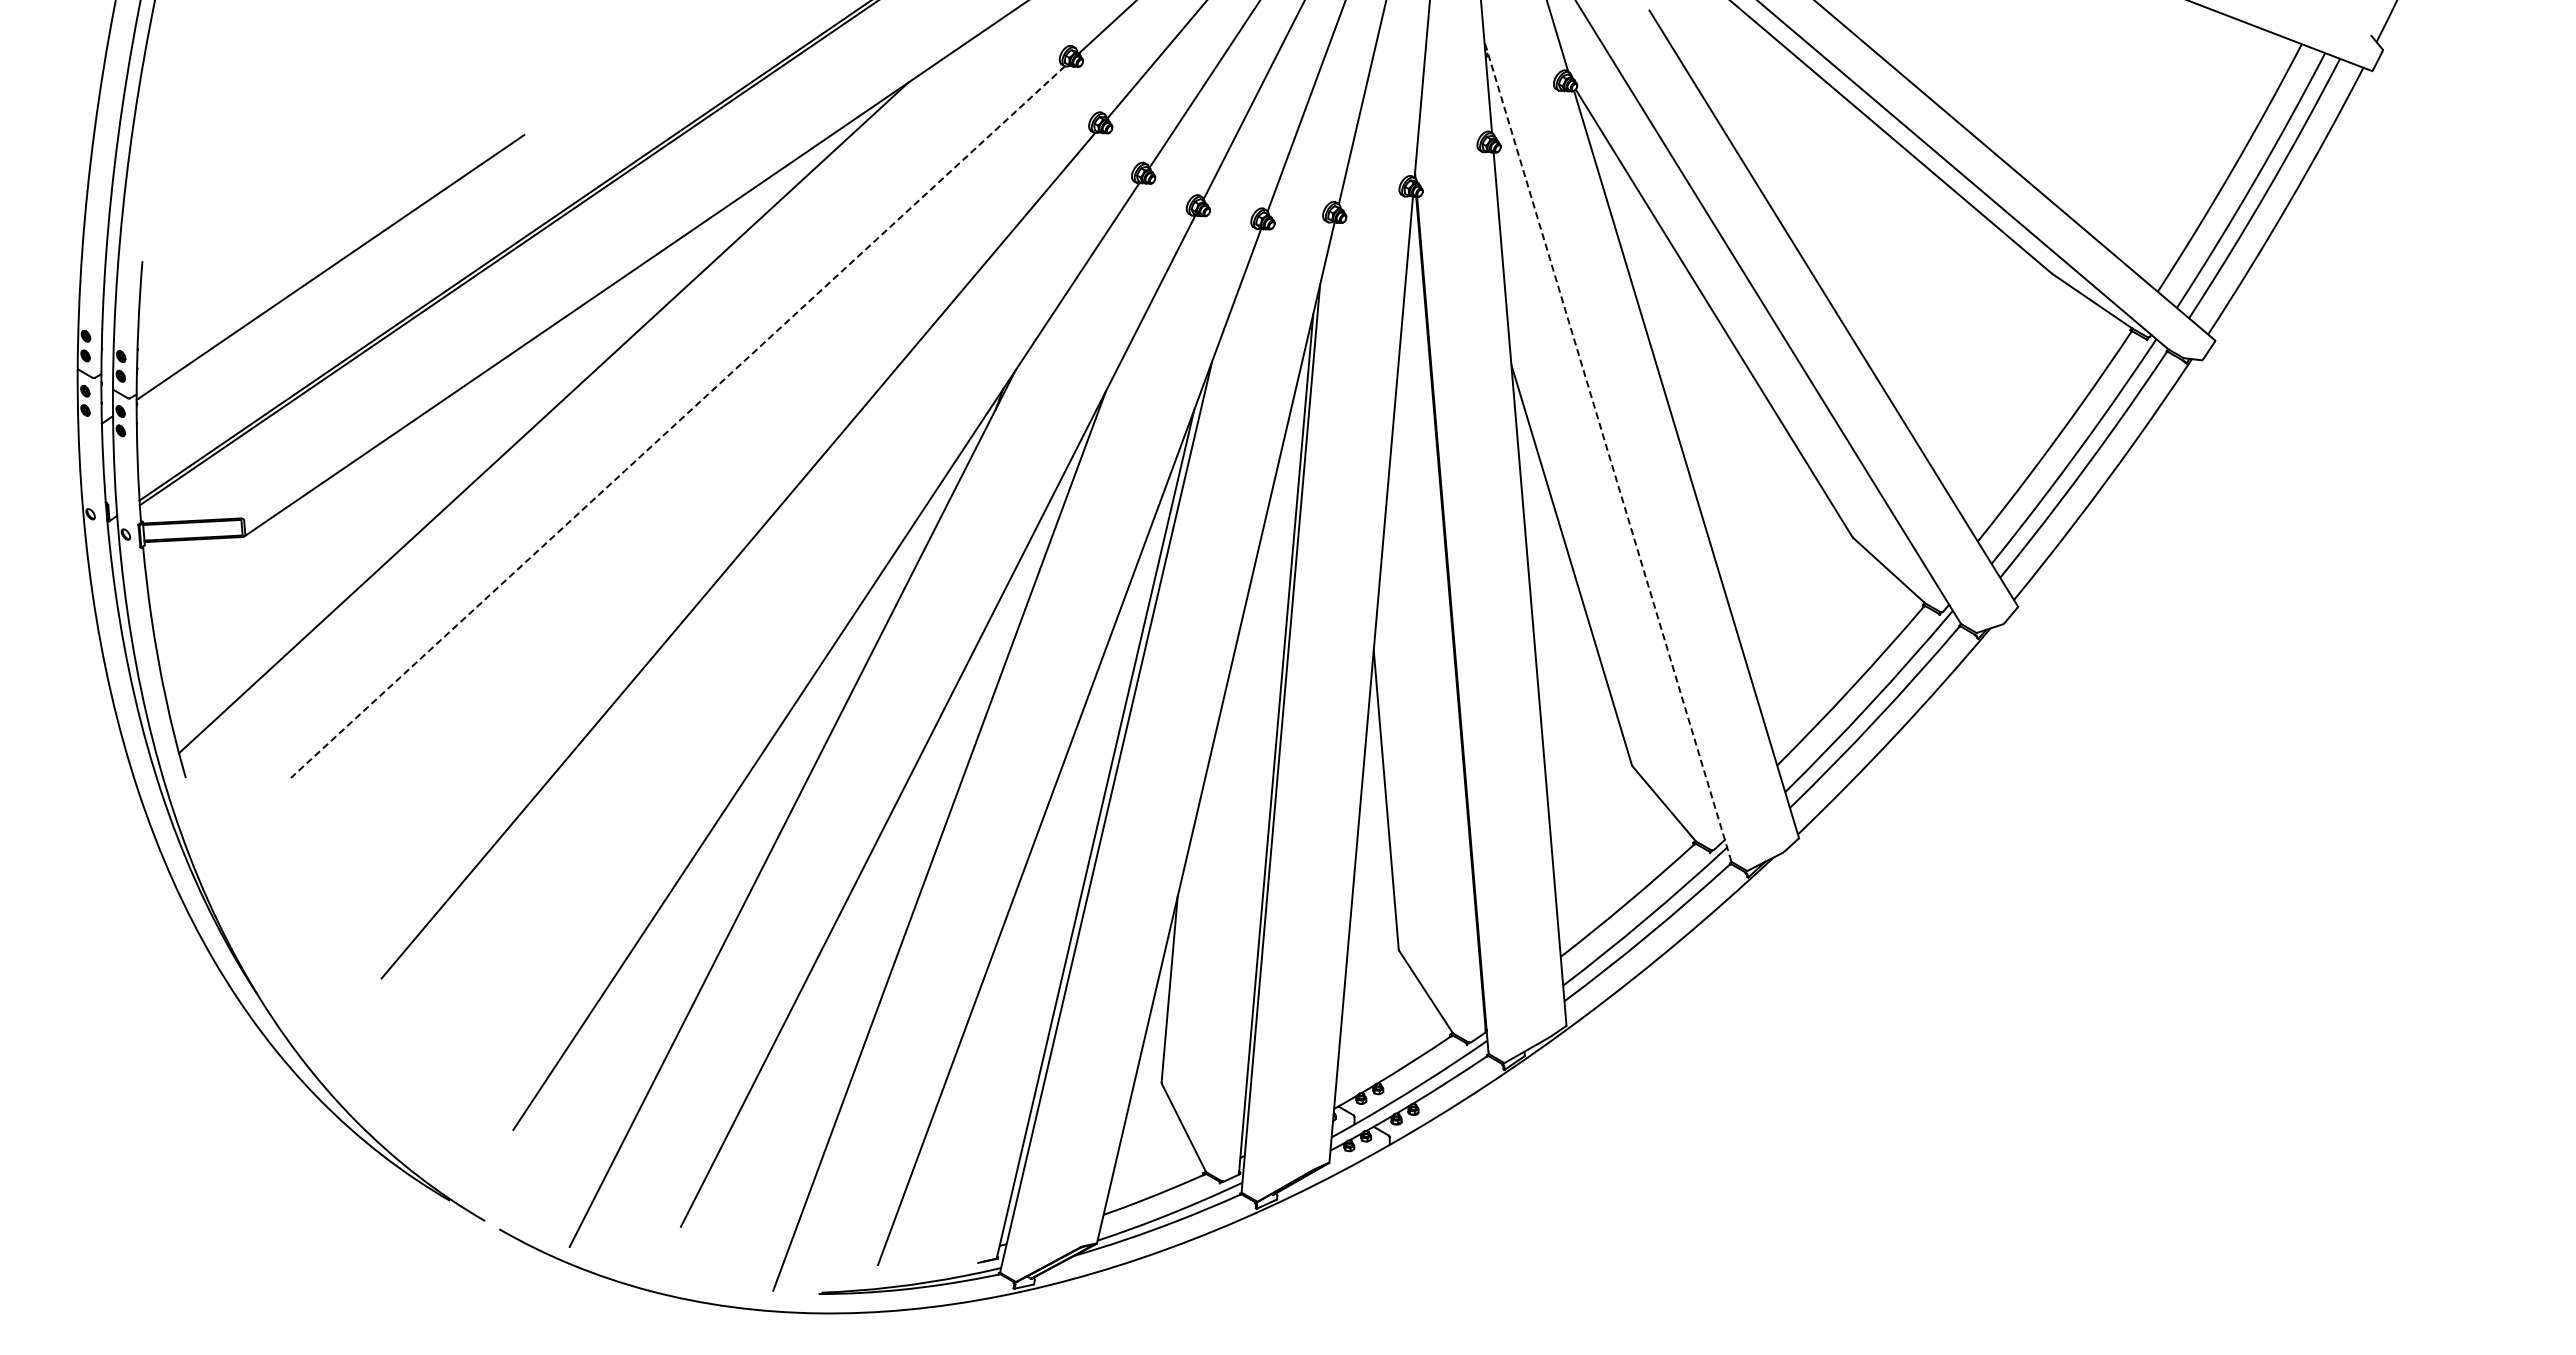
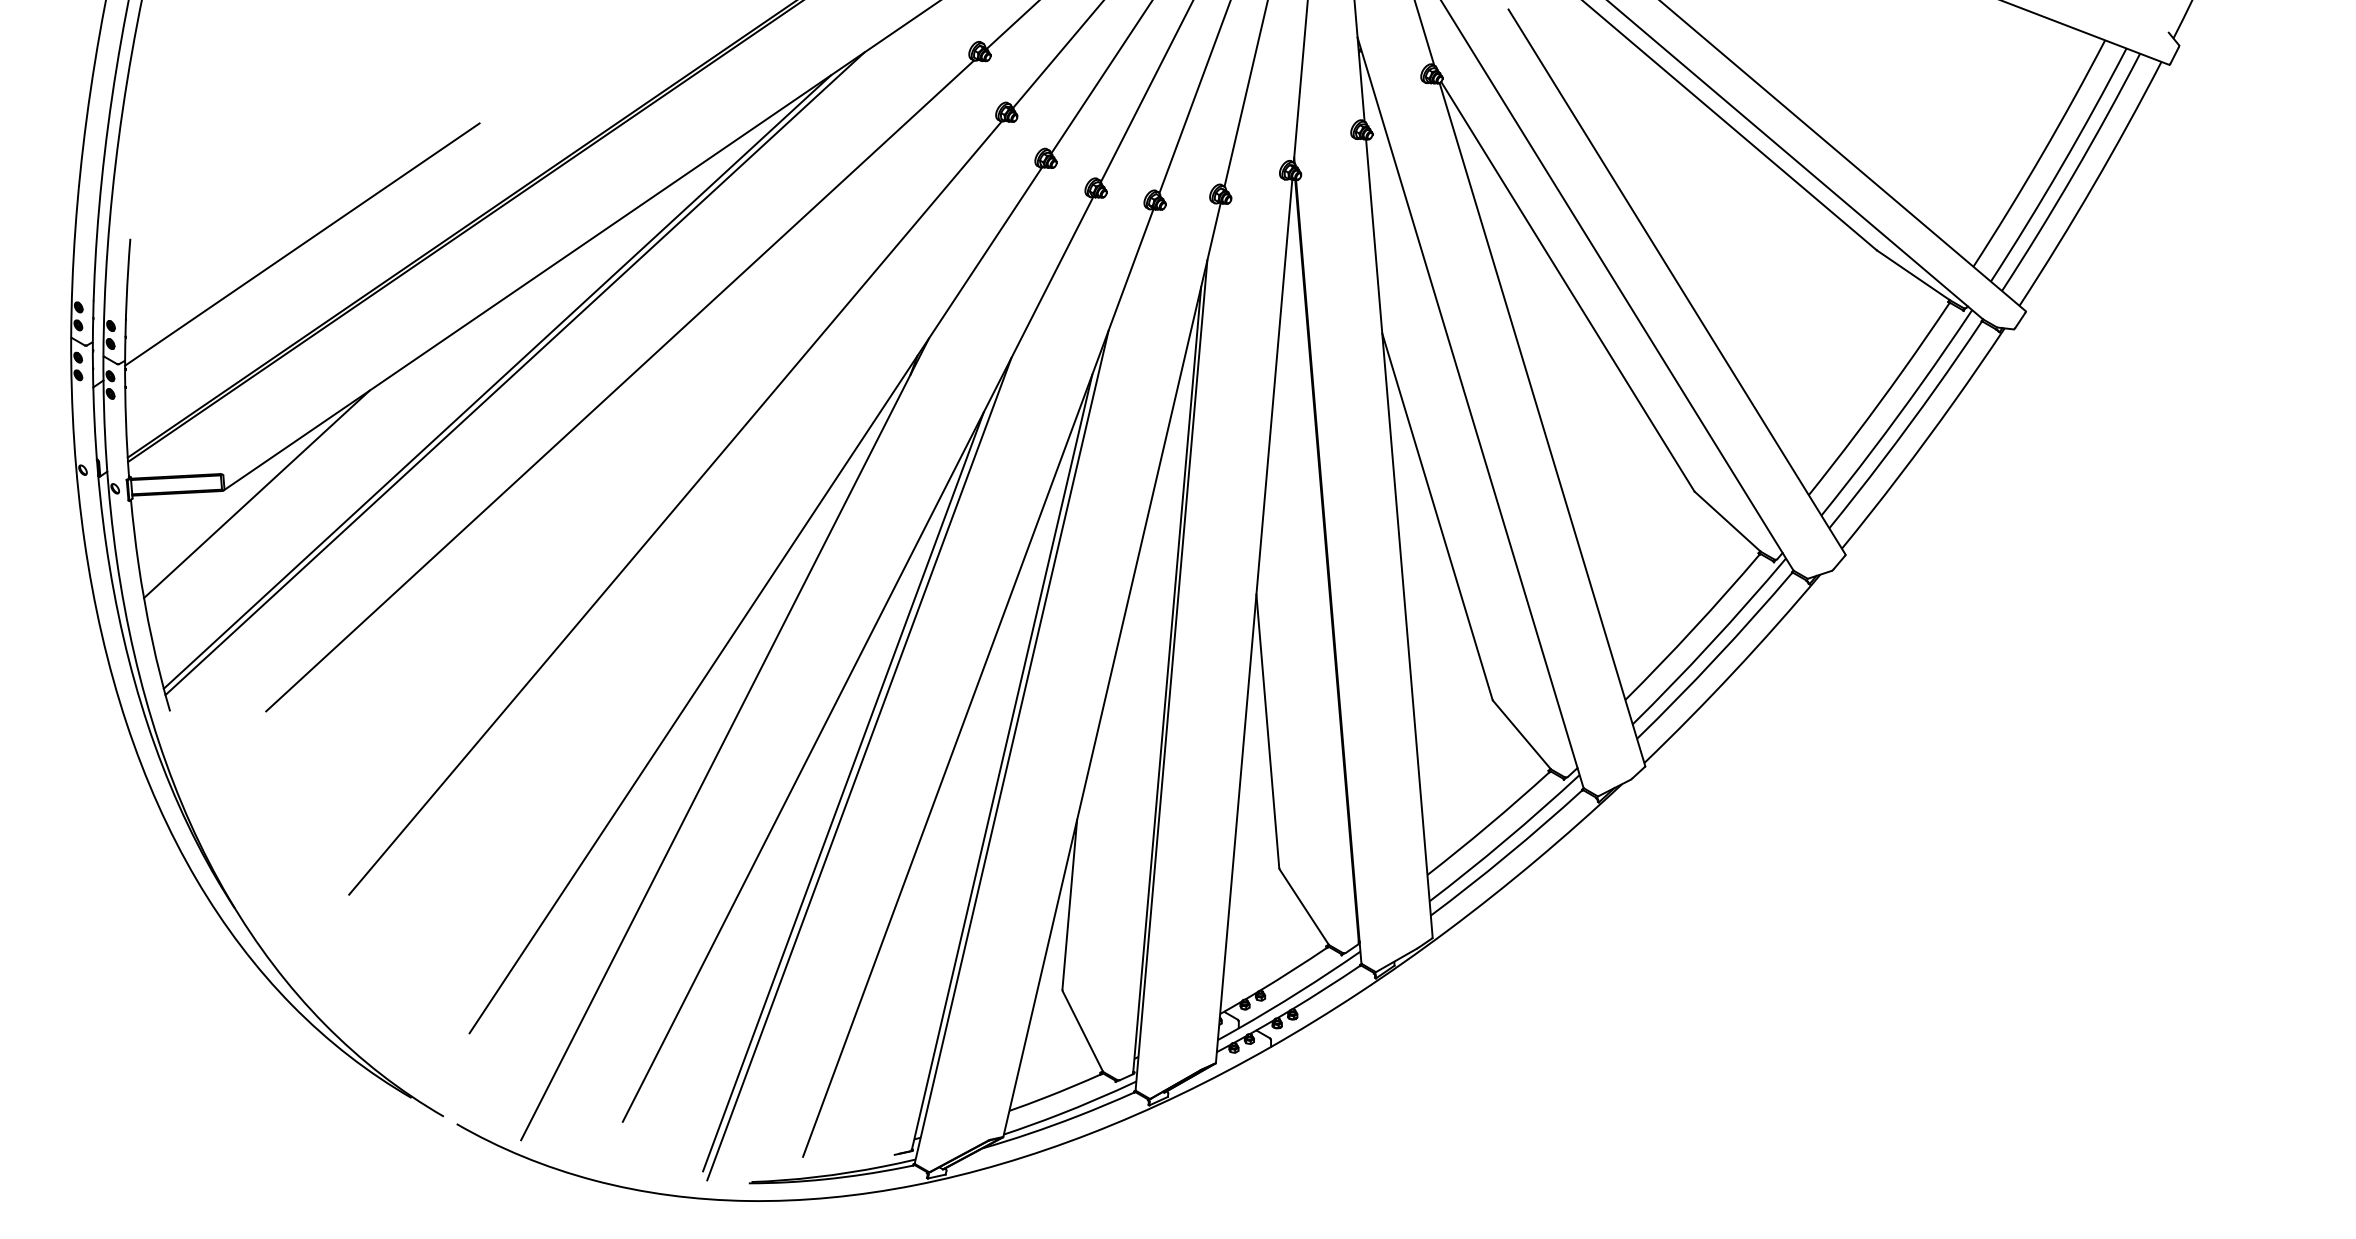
line: (562, 408) -> (514, 373), added
line: (677, 422) -> (619, 386), dashed -> solid
line: (1607, 450) -> (1470, 411), dashed -> solid
line: (280, 540) -> (256, 494), added
line: (921, 865) -> (842, 791), added

